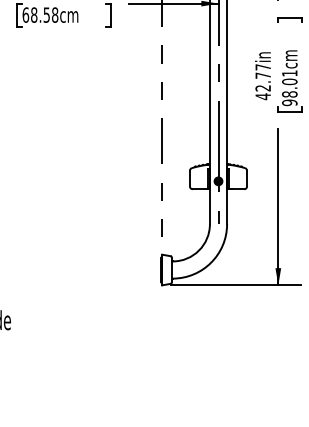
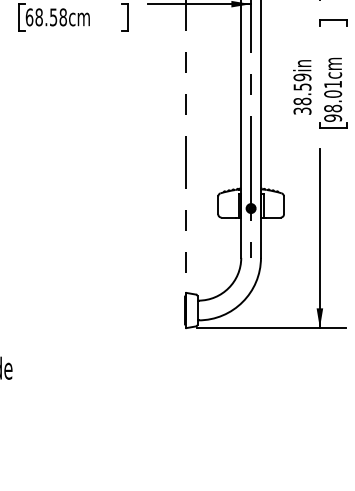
text: (263, 82) -> (302, 94), 42.77in -> 38.59in

